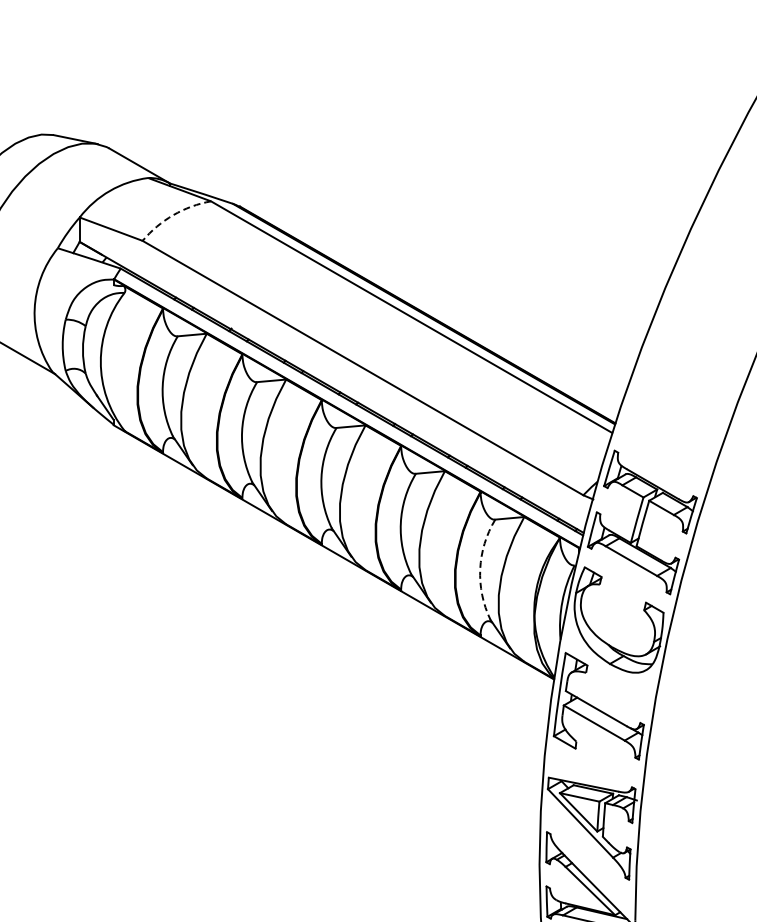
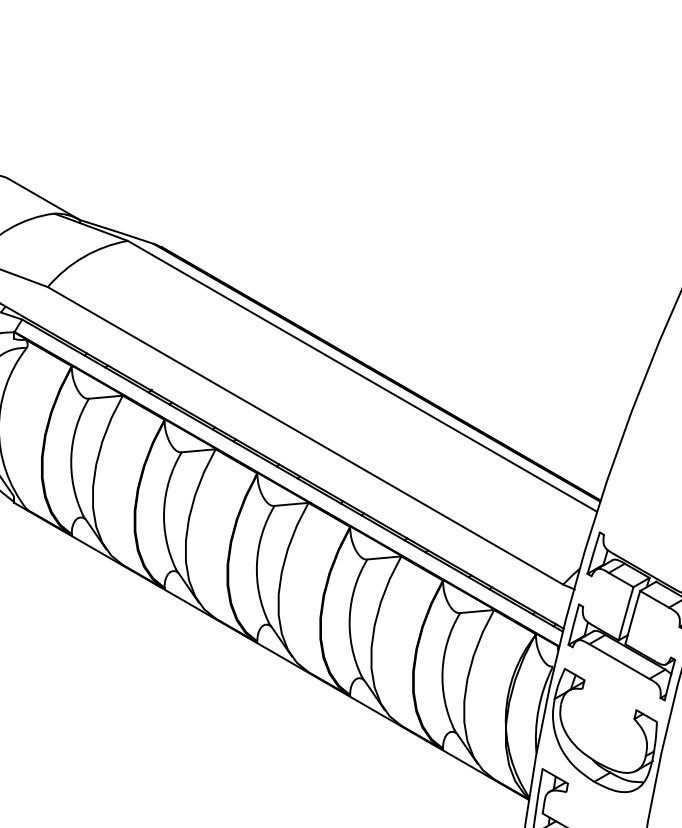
arc: (173, 215) -> (83, 257), dashed -> solid
arc: (480, 569) -> (442, 671), dashed -> solid

